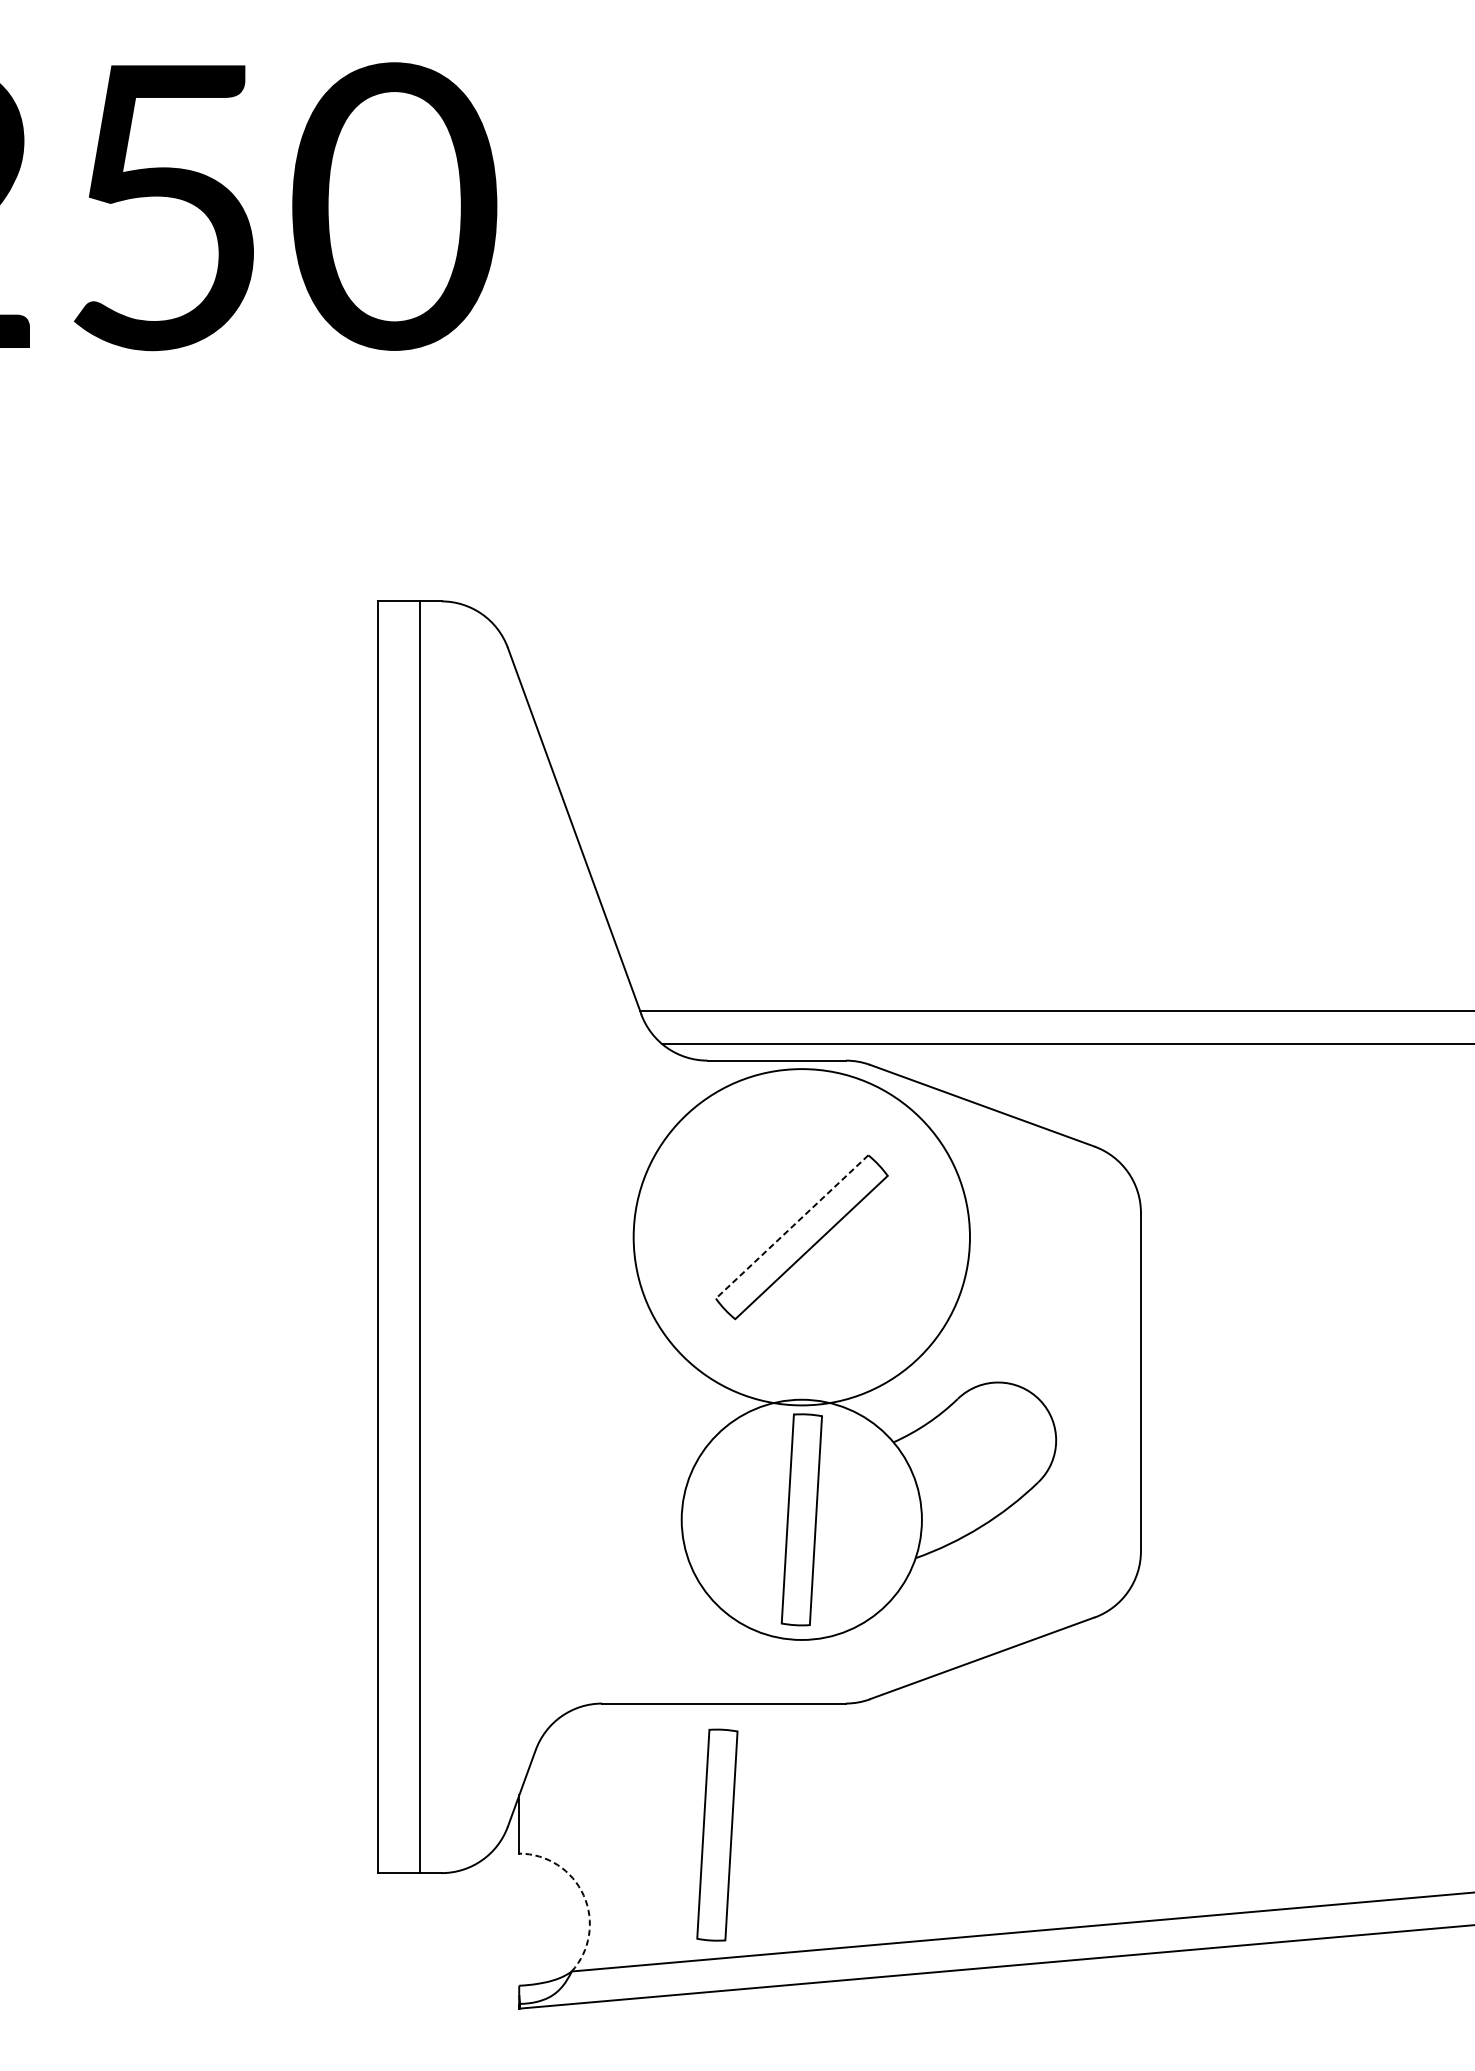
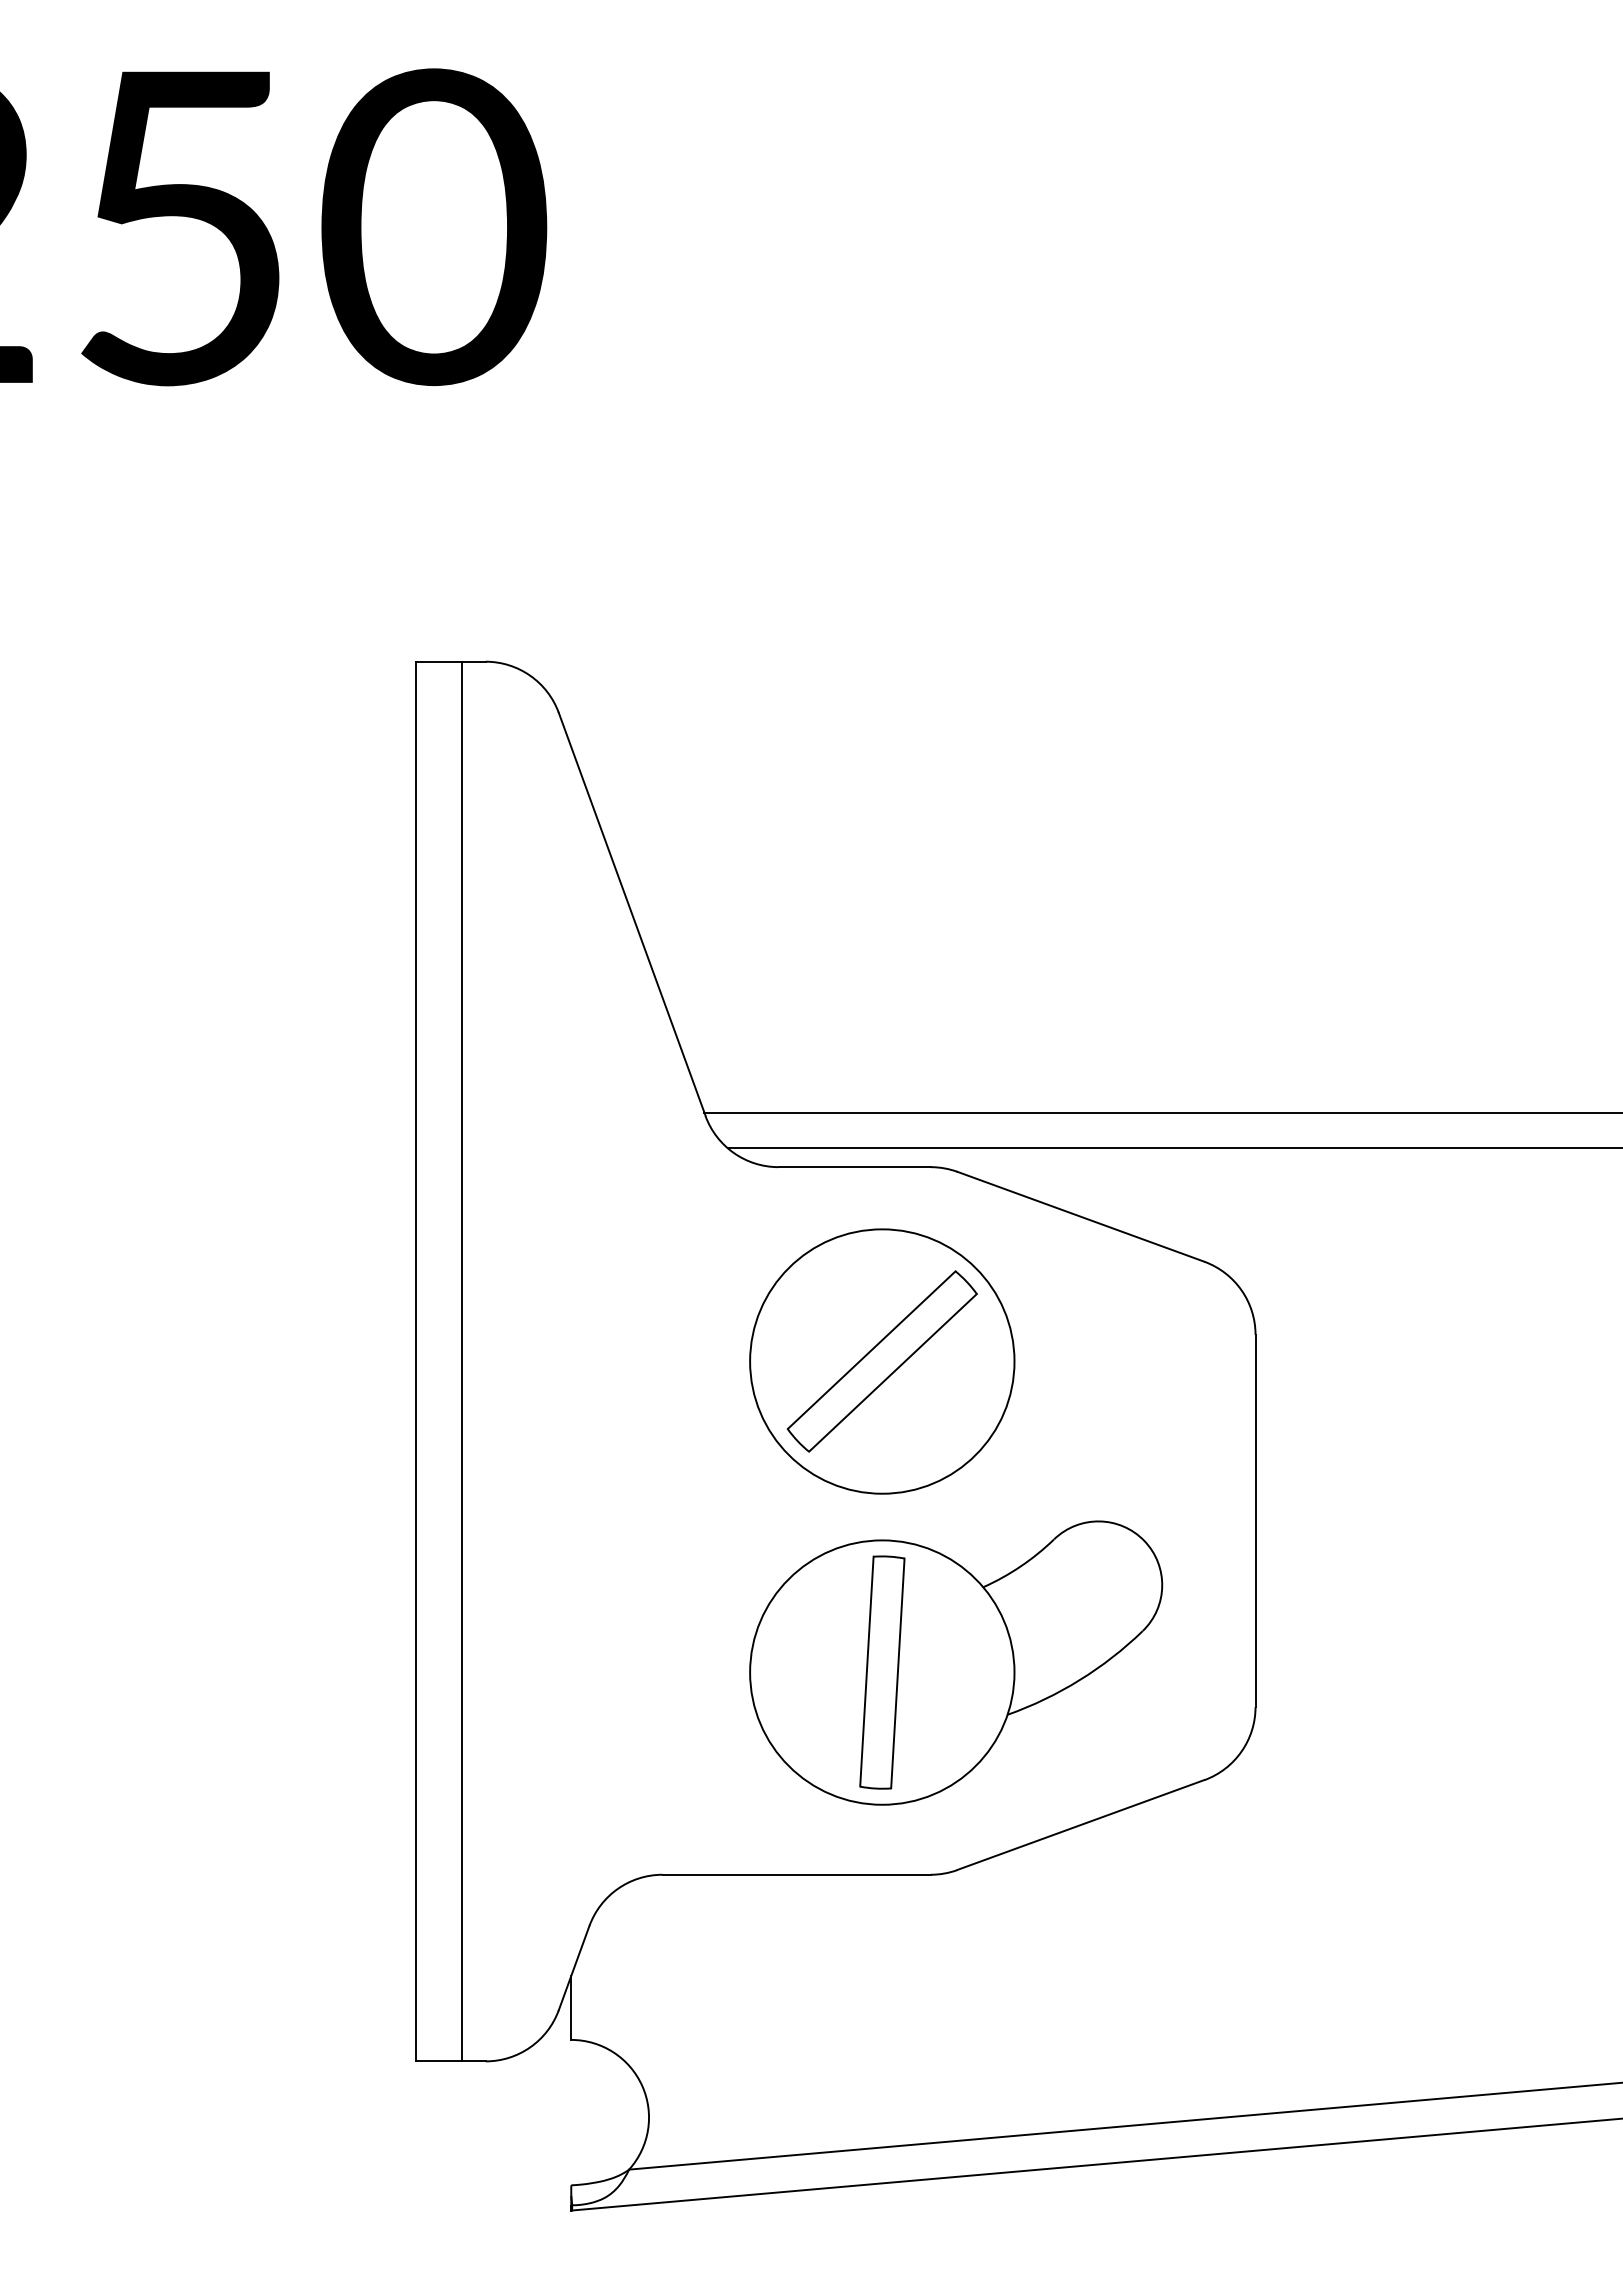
line: (792, 1227) -> (871, 1350), dashed -> solid
circle: (802, 1237) -> (882, 1361), size x0.71
part: (717, 1835) -> (789, 2019), removed
arc: (583, 1895) -> (642, 2086), dashed -> solid

